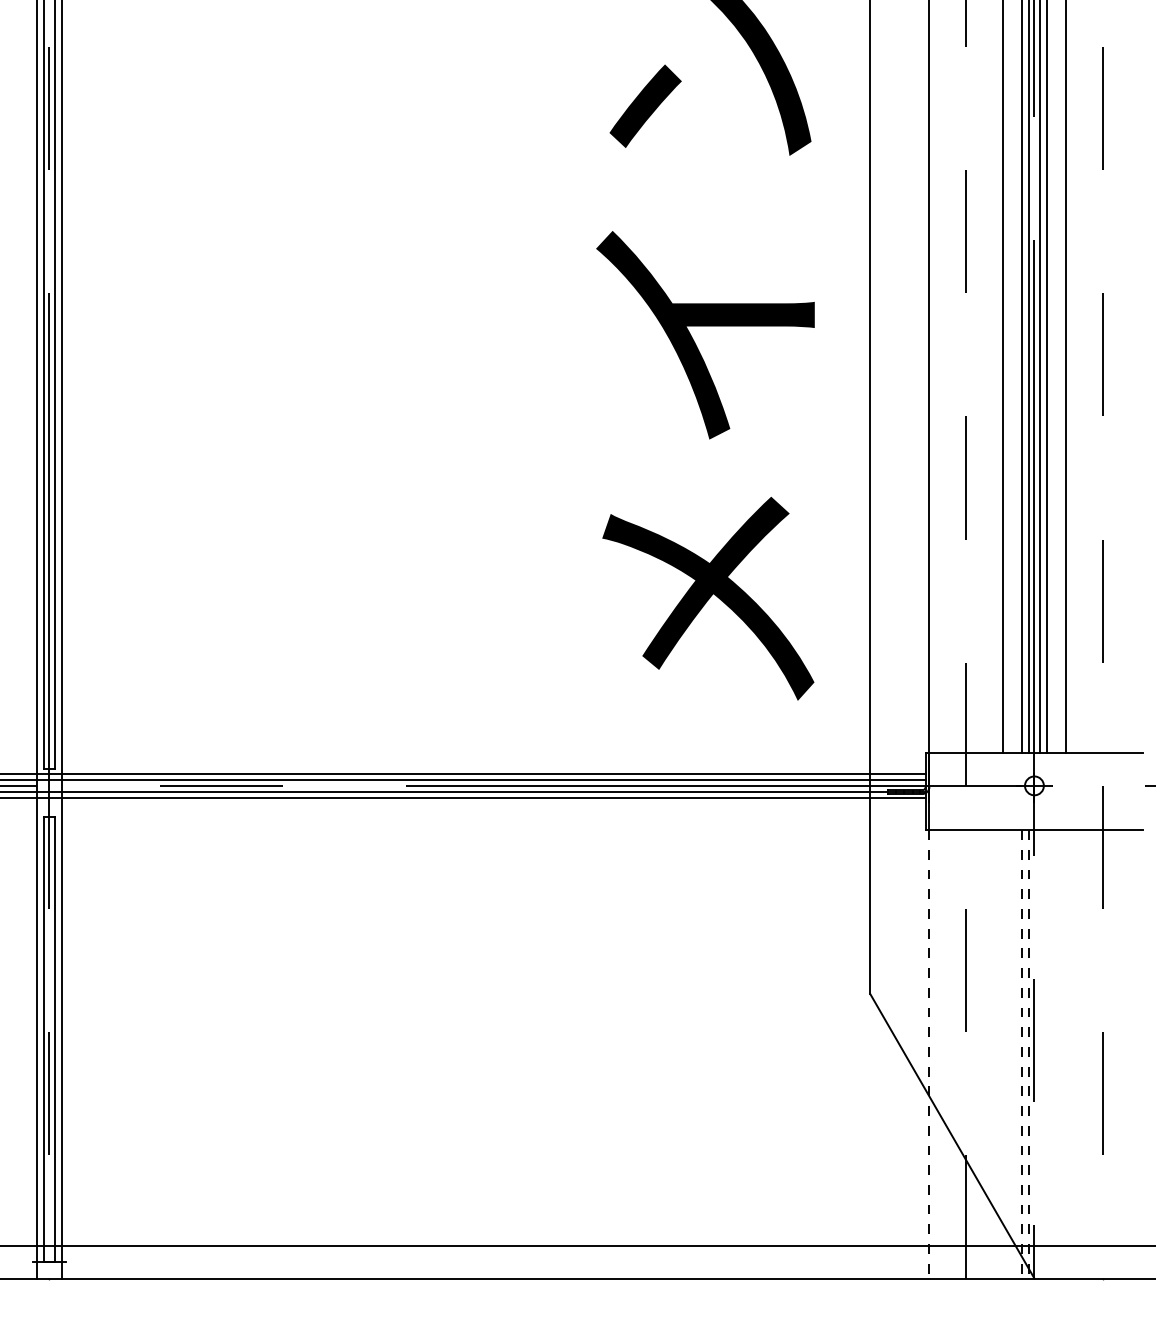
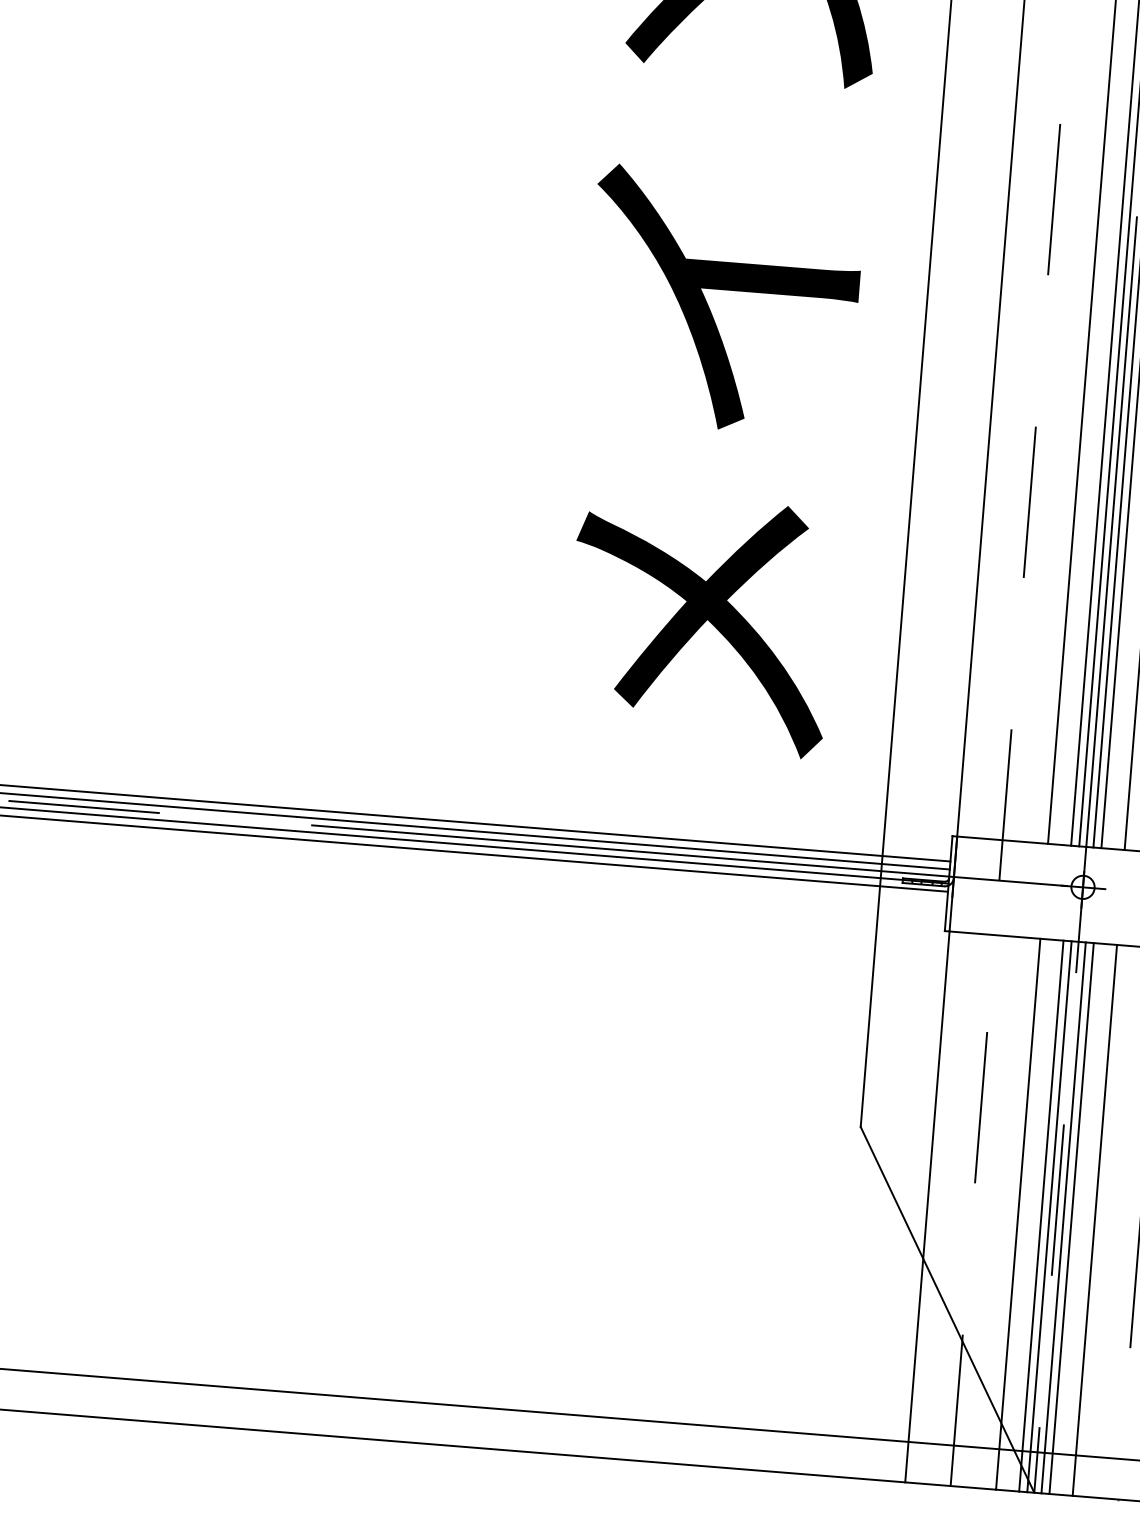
line: (929, 1054) -> (927, 1207), dashed -> solid
line: (1003, 1054) -> (1018, 1214), added
line: (1022, 1054) -> (1041, 1216), dashed -> solid
line: (1028, 1054) -> (1049, 1216), dashed -> solid
line: (1040, 1054) -> (1063, 1218), added
line: (1046, 1054) -> (1071, 1218), added
line: (1065, 1054) -> (1094, 1220), added

